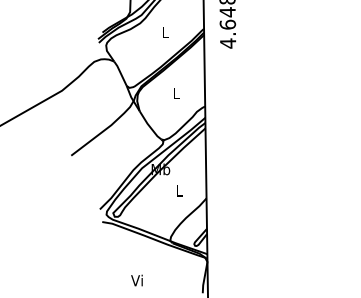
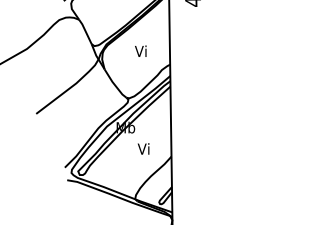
text: (175, 92) -> (140, 50), L -> Vi
text: (178, 190) -> (143, 148), L -> Vi

